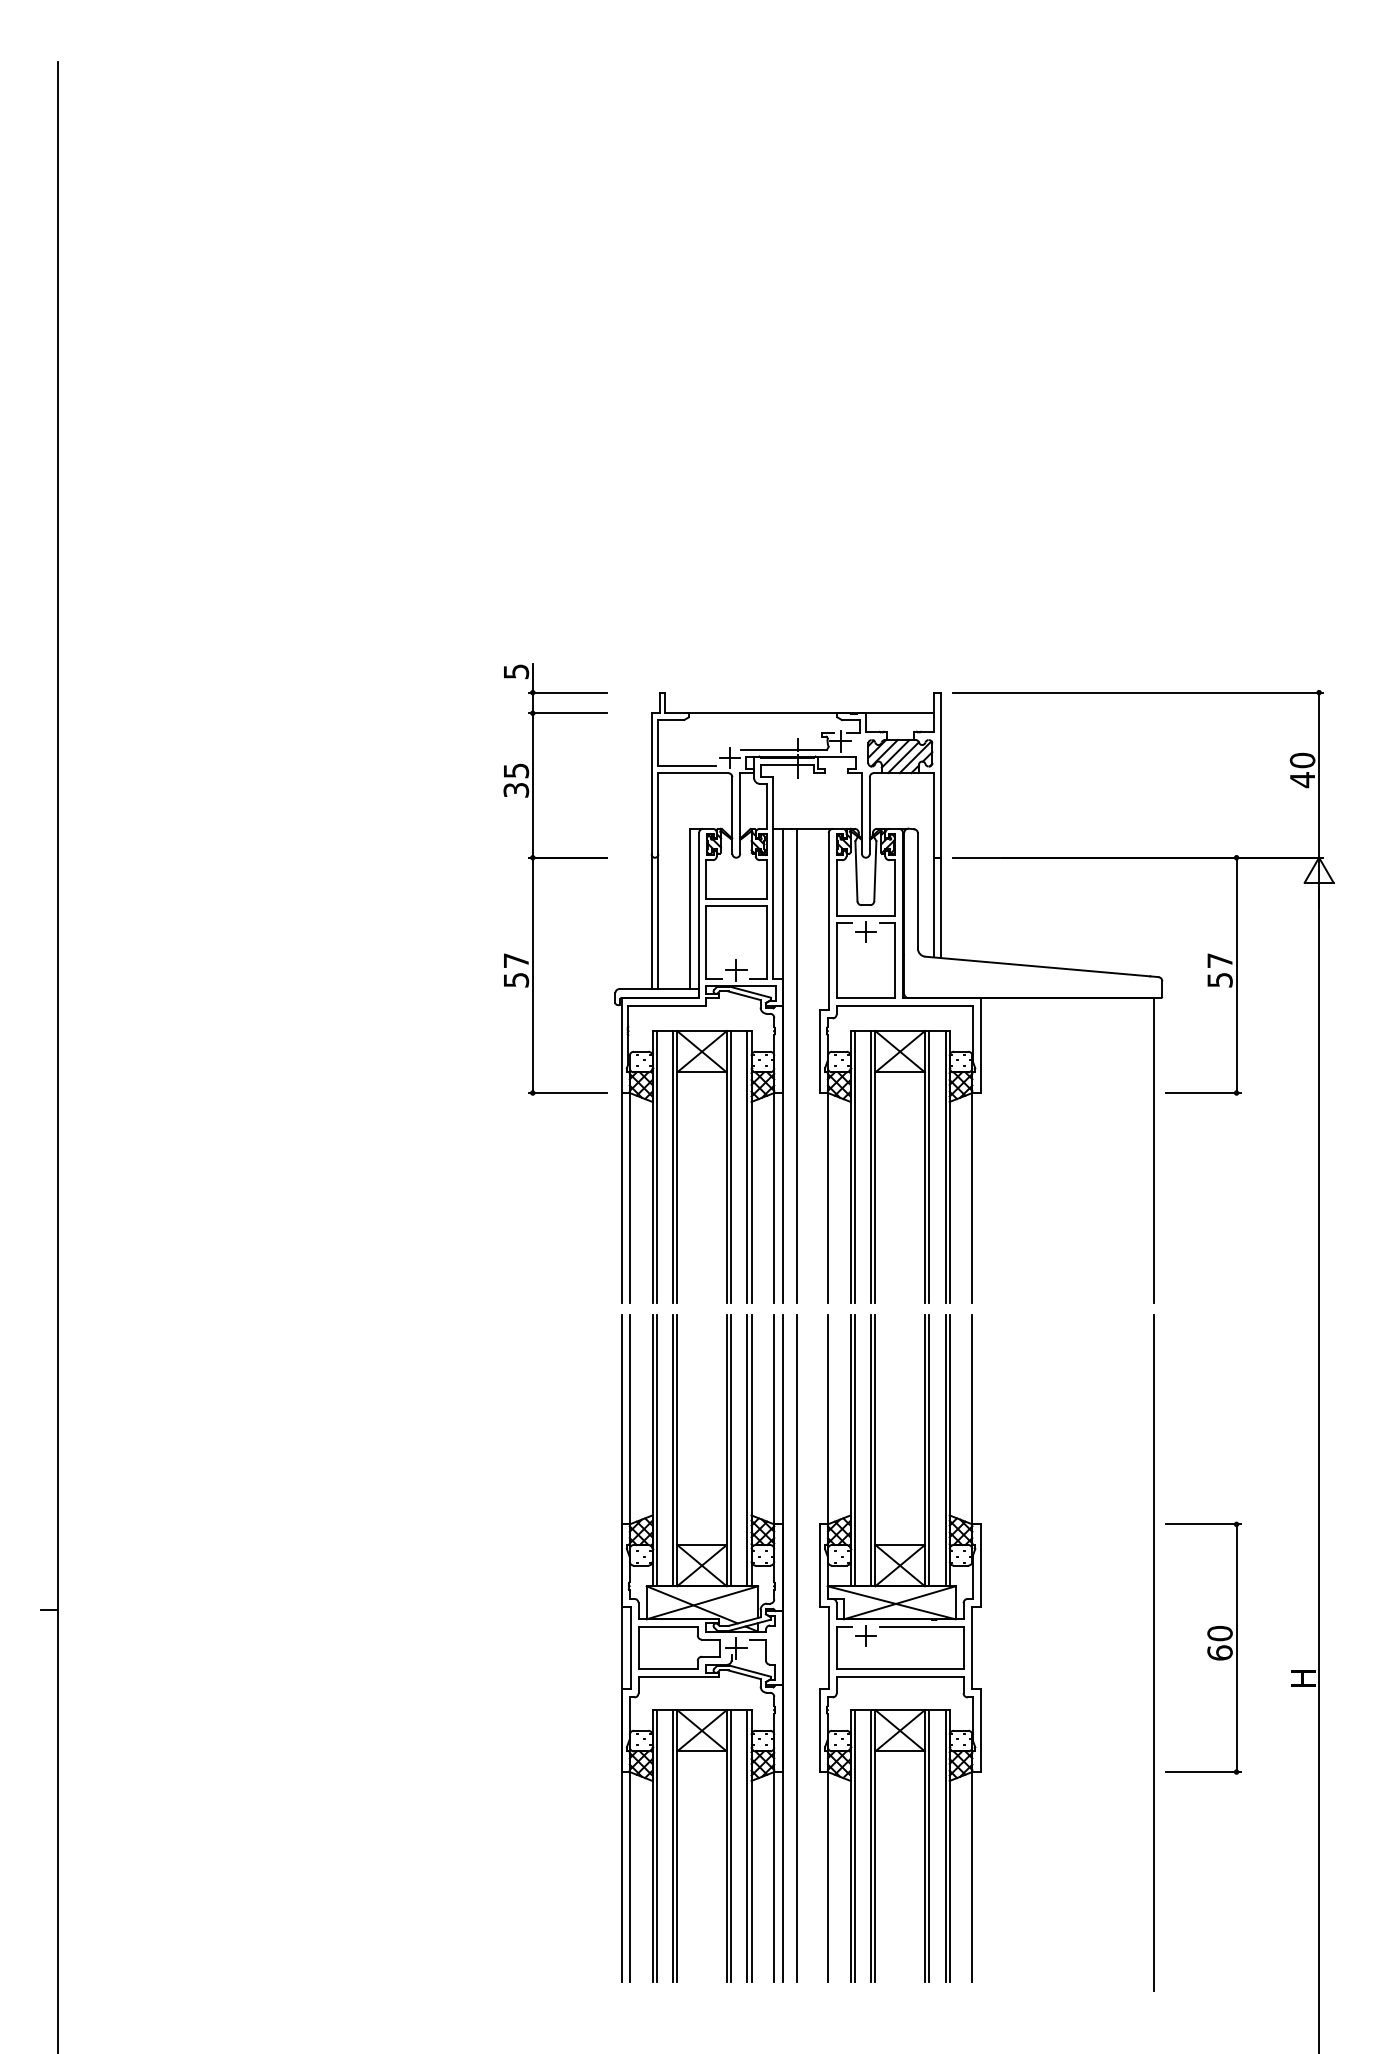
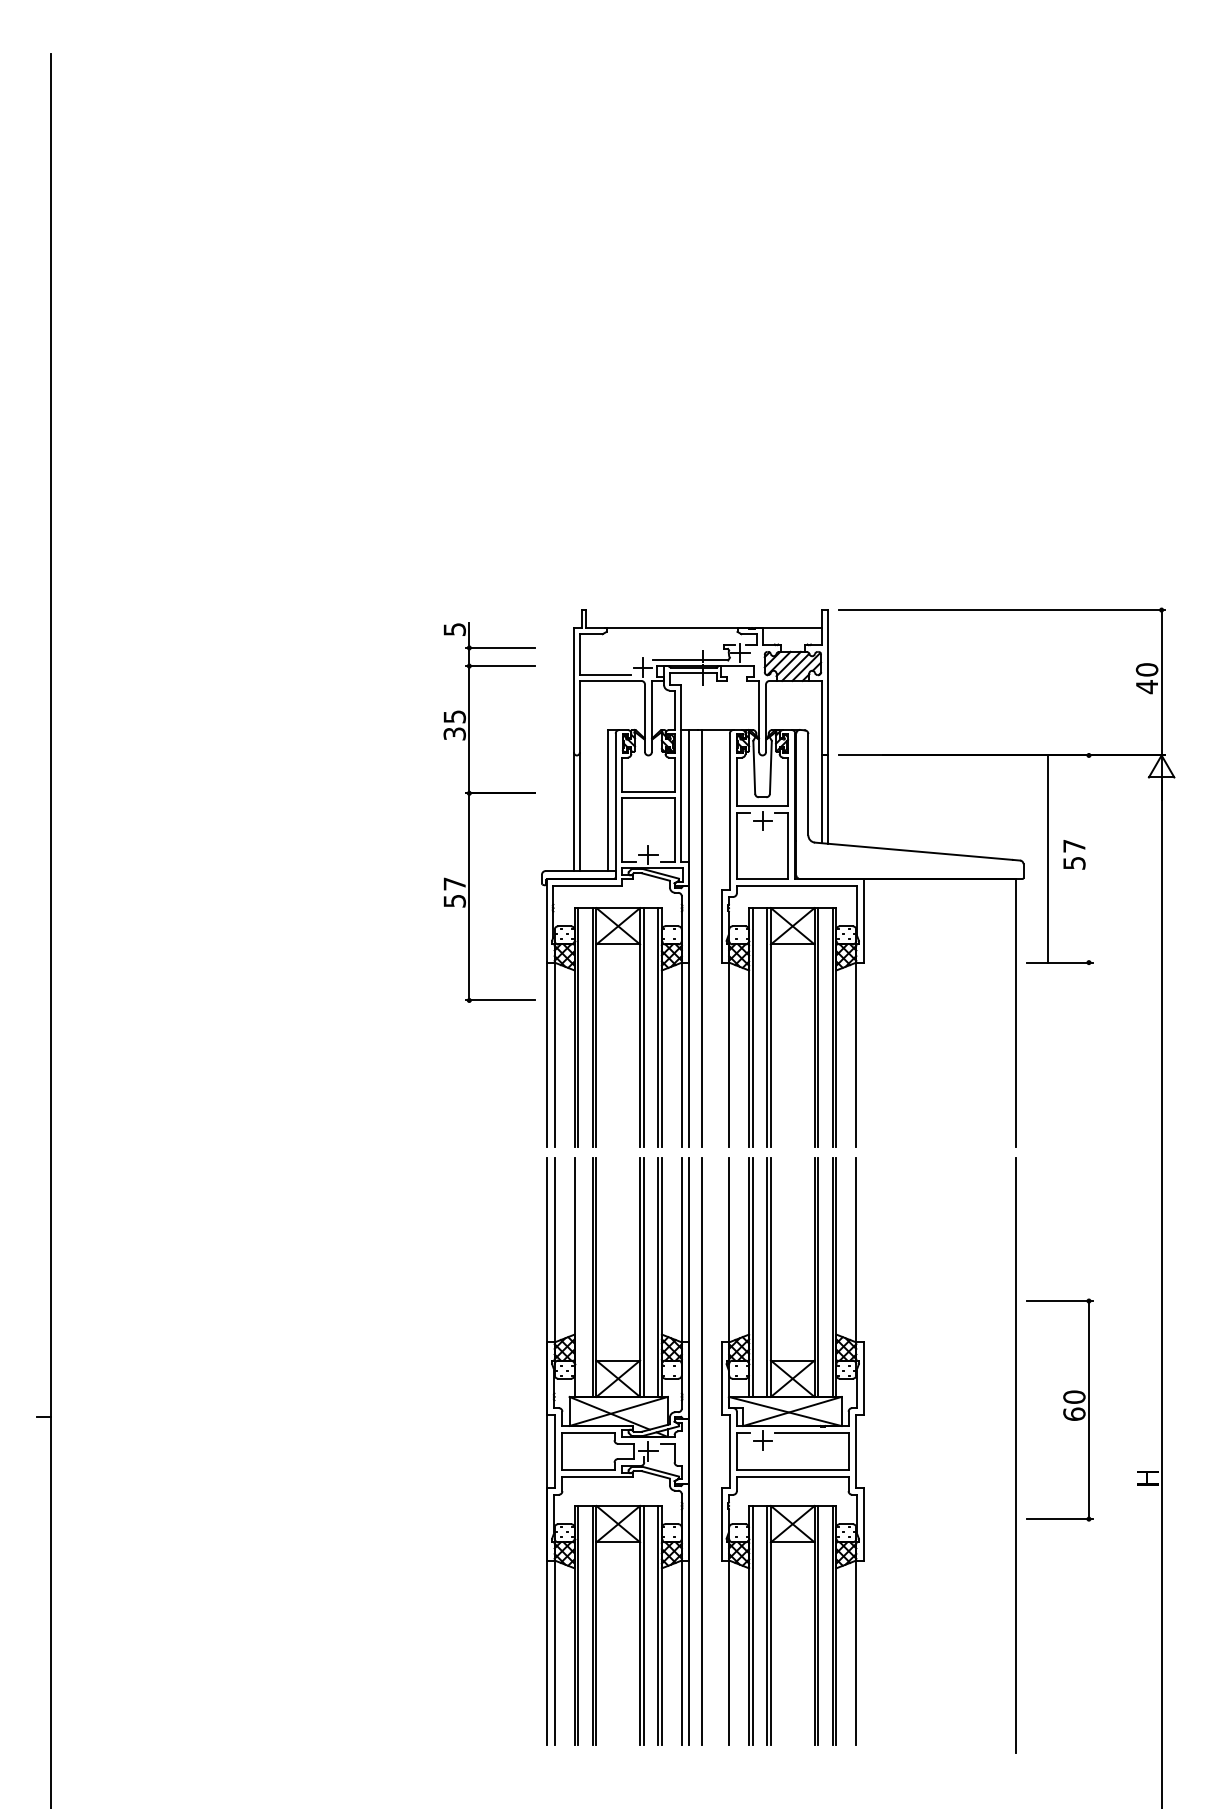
part: (555, 858) -> (489, 793), moved
line: (1236, 975) -> (1048, 859), moved
line: (656, 1450) -> (578, 1277), removed
part: (1203, 1647) -> (1059, 1409), moved

